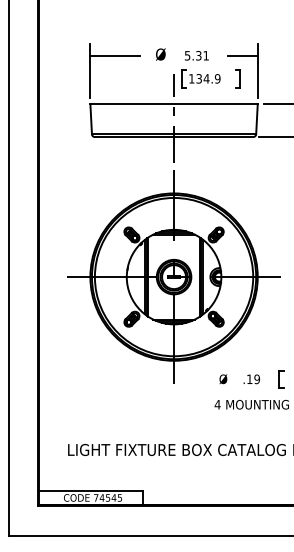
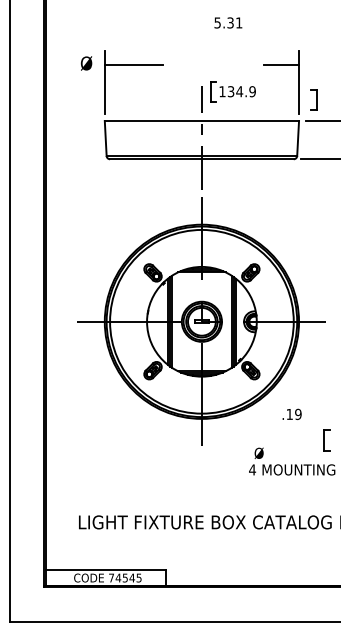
text: (160, 54) -> (86, 63), moved
text: (196, 55) -> (228, 22), moved
part: (237, 78) -> (313, 99), moved
text: (222, 378) -> (258, 452), moved
text: (251, 378) -> (291, 413), moved

